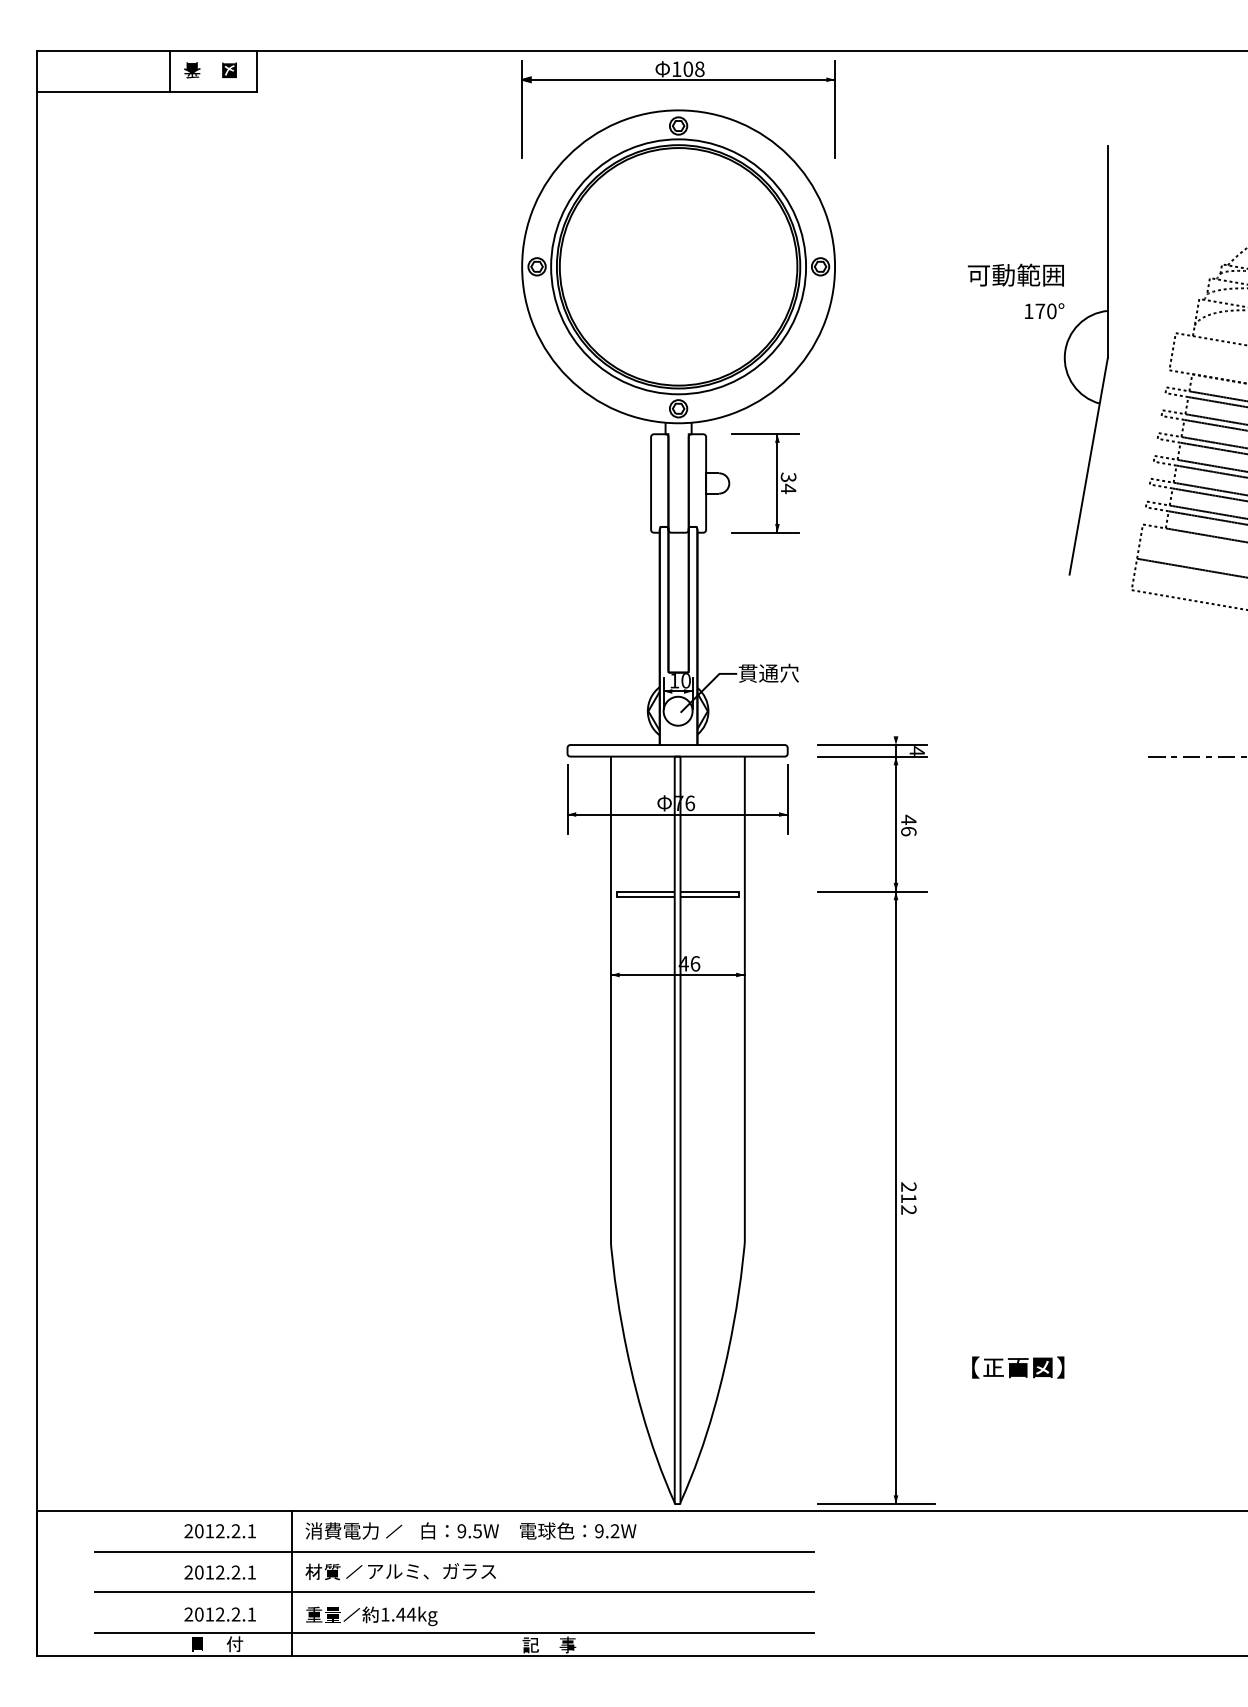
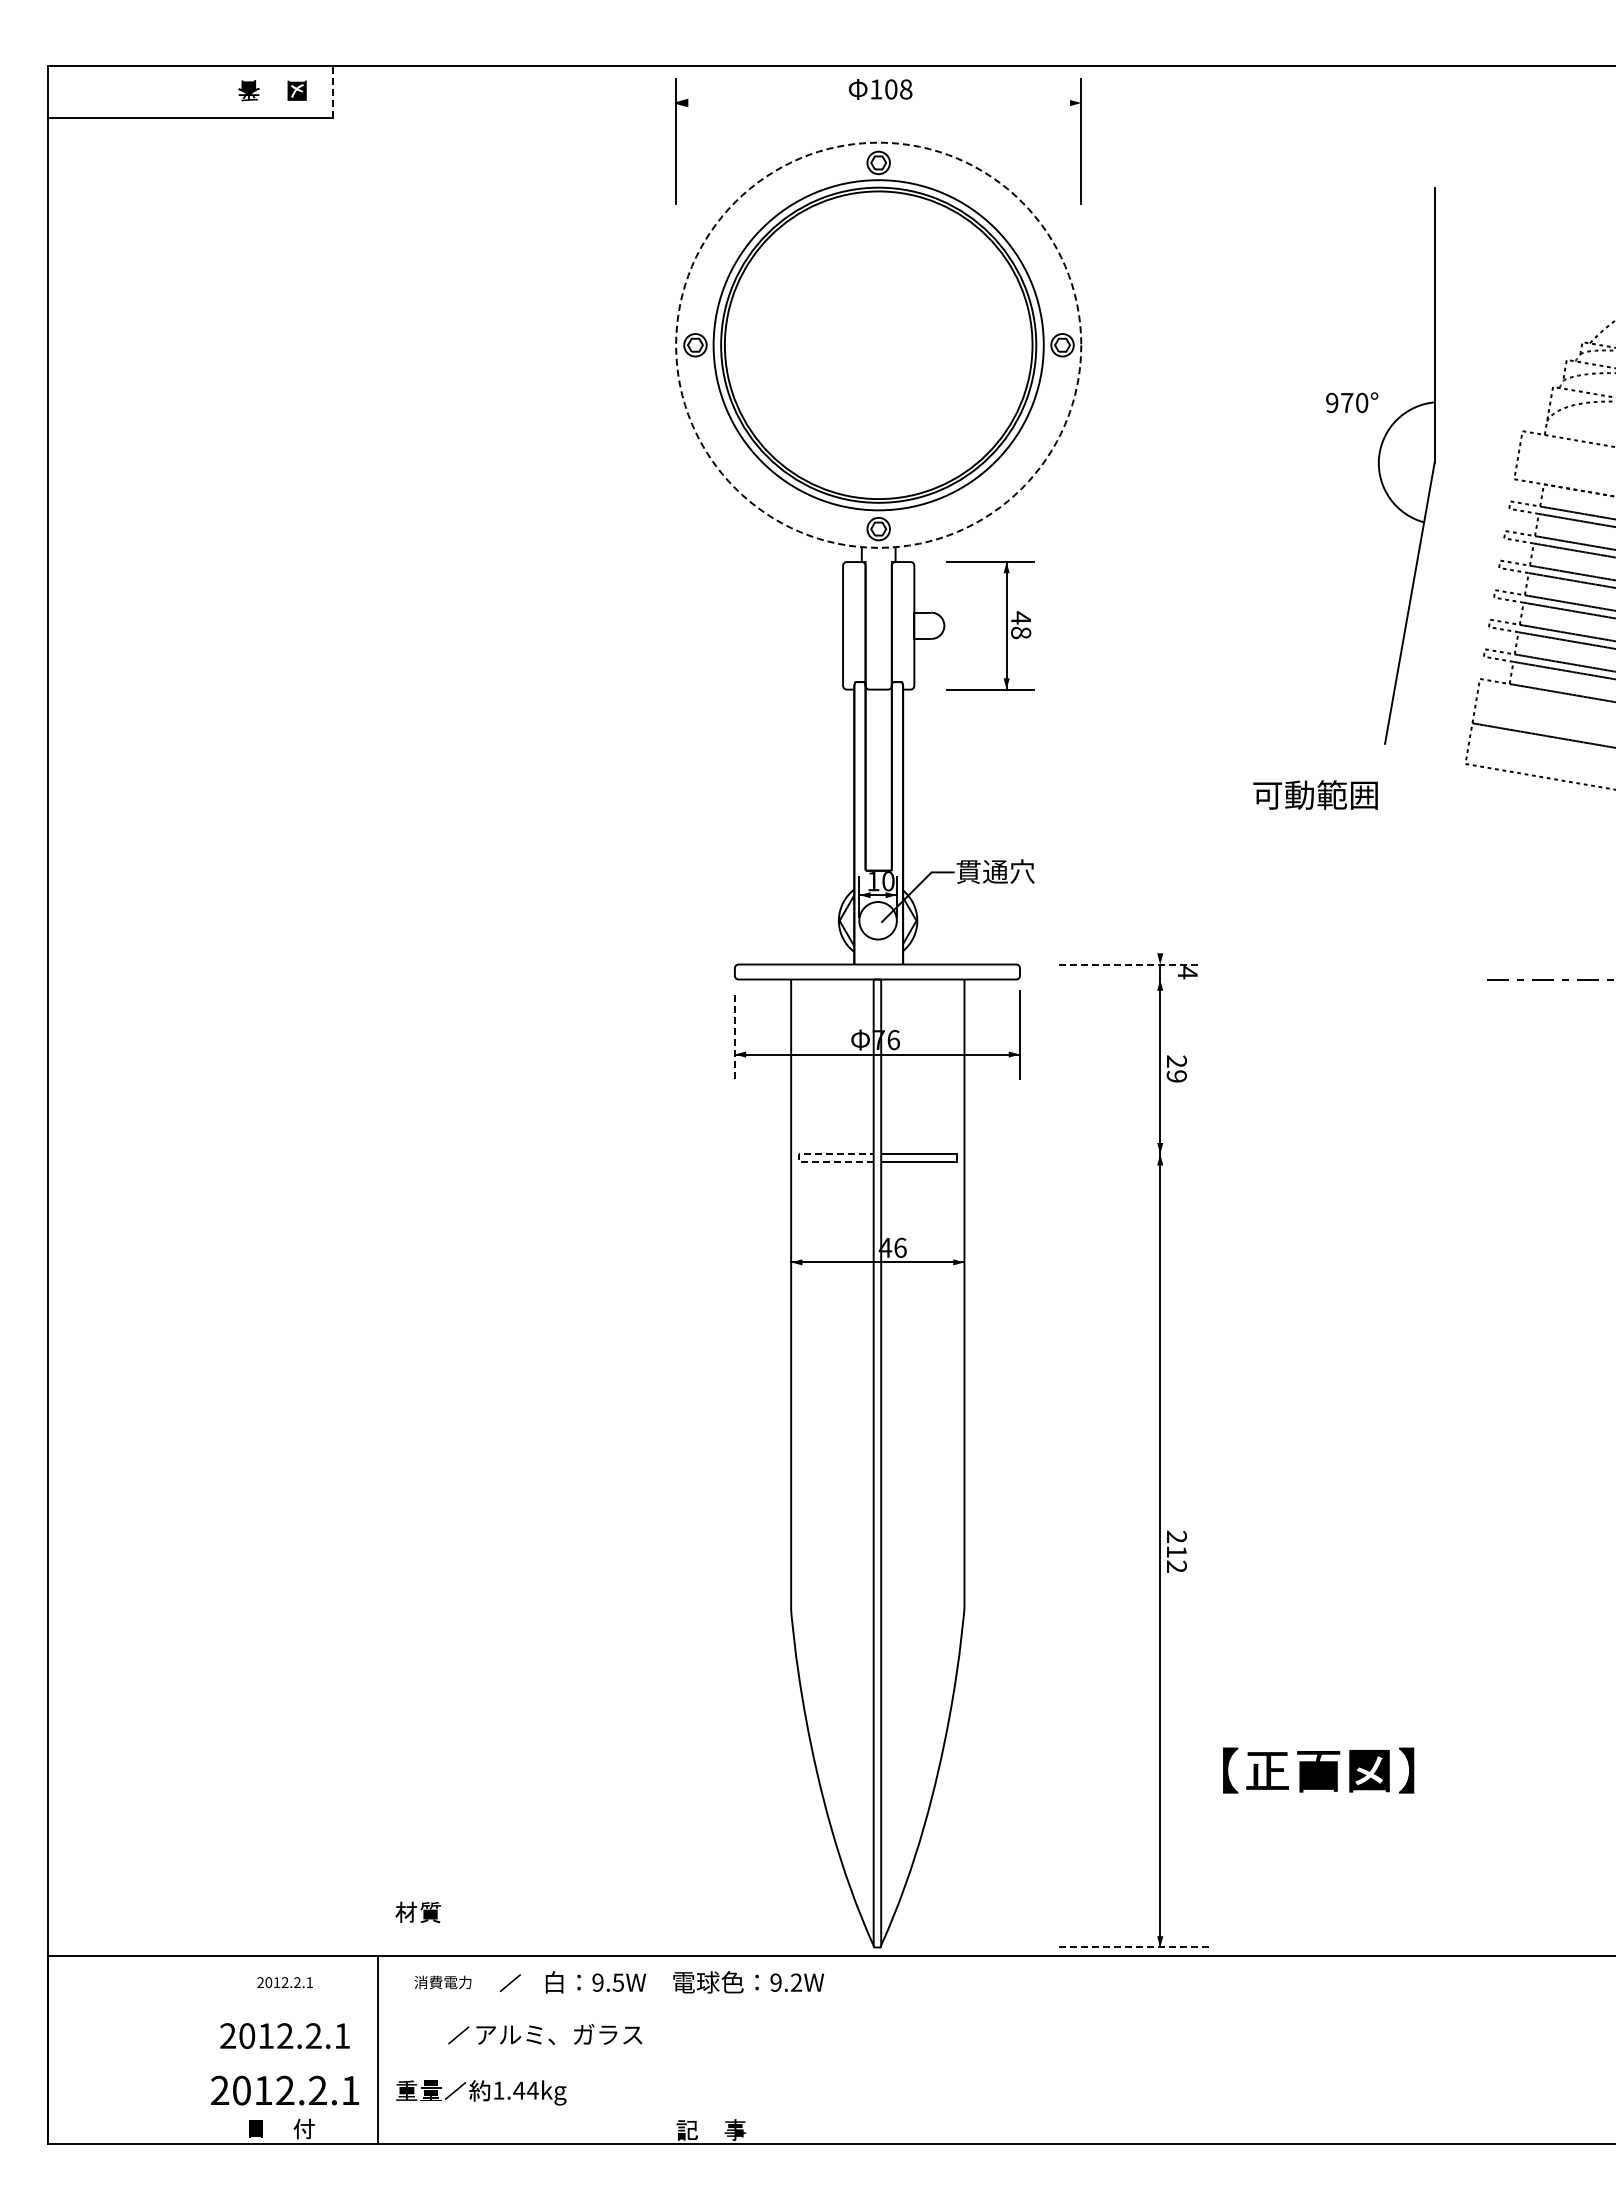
line: (256, 70) -> (332, 91), solid -> dashed
line: (170, 71) -> (220, 92), removed
line: (678, 80) -> (878, 103), removed
circle: (678, 266) -> (878, 344), solid -> dashed
part: (1015, 274) -> (1315, 794), moved
text: (1029, 311) -> (1332, 402), 170° -> 970°
text: (788, 483) -> (1021, 625), 34 -> 48
line: (873, 745) -> (1130, 964), solid -> dashed
line: (872, 756) -> (1129, 979), removed
line: (567, 799) -> (734, 1034), solid -> dashed
text: (908, 825) -> (1176, 1068), 46 -> 29
line: (872, 891) -> (1129, 1154), removed
line: (616, 894) -> (798, 1158), solid -> dashed
part: (1018, 1367) -> (1318, 1770), size x1.6
line: (876, 1504) -> (1134, 1947), solid -> dashed
part: (219, 1531) -> (284, 1982), size x0.6
part: (341, 1531) -> (442, 1982), size x0.6
line: (454, 1551) -> (588, 2009), removed
part: (219, 1572) -> (284, 2036), size x1.4
part: (323, 1572) -> (418, 1912), moved
line: (454, 1592) -> (588, 2061), removed
part: (219, 1614) -> (284, 2090), size x1.6
line: (454, 1632) -> (588, 2113), removed

